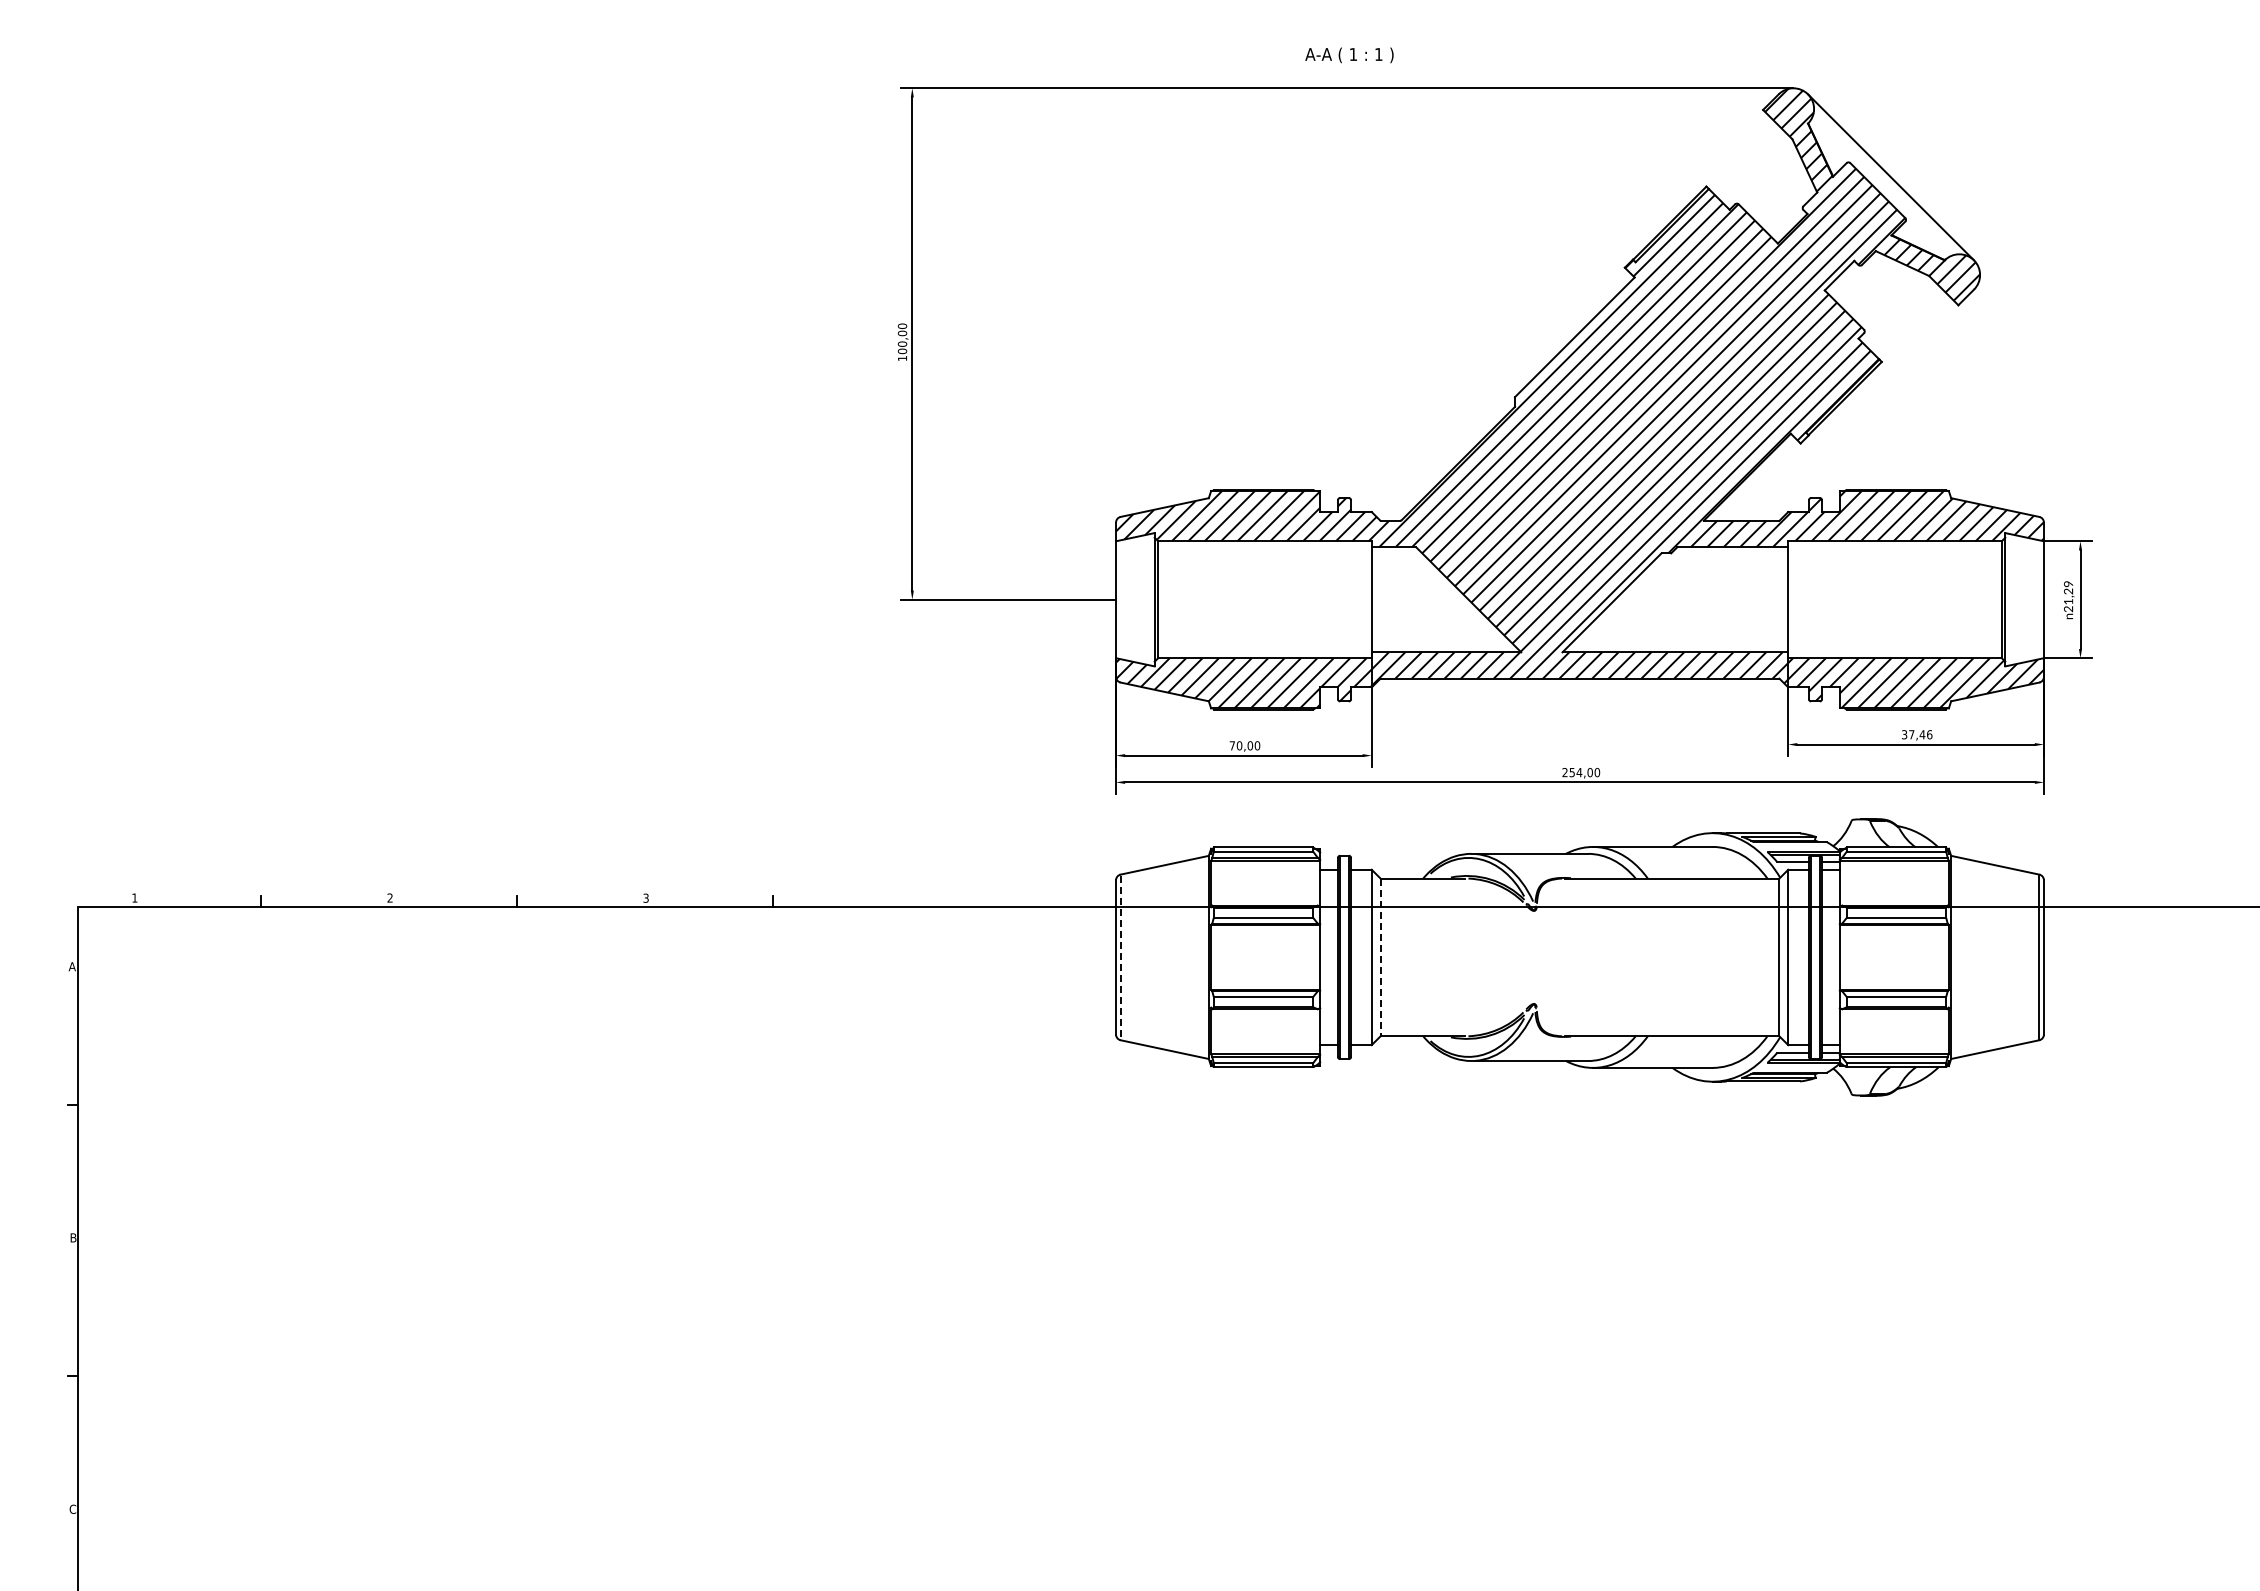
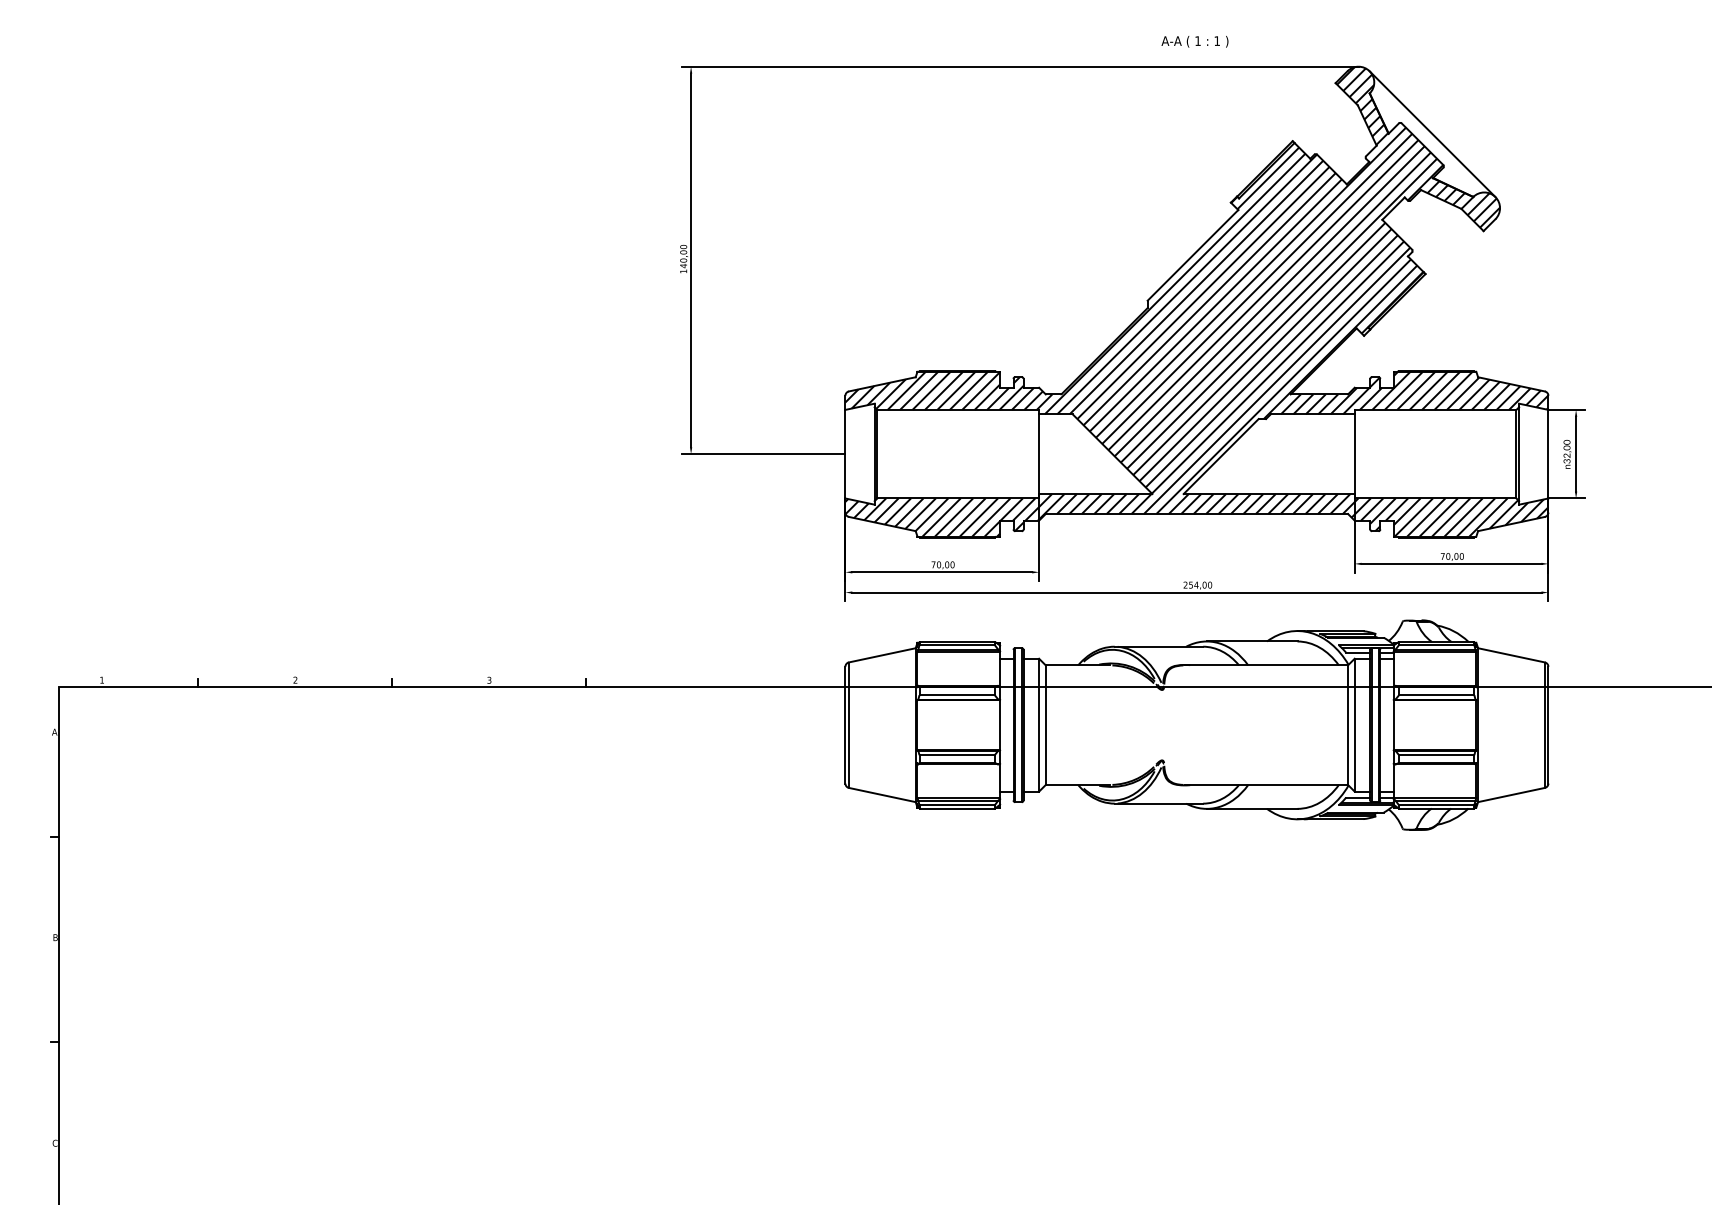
text: (1349, 55) -> (1195, 41), moved
text: (902, 351) -> (683, 266), 100,00 -> 140,00
text: (2068, 596) -> (1567, 451), 21,29 -> 32,00
text: (1917, 734) -> (1452, 556), 37,46 -> 70,00
line: (1120, 957) -> (848, 725), dashed -> solid
line: (1380, 957) -> (1045, 725), dashed -> solid

